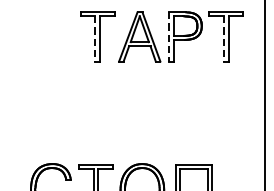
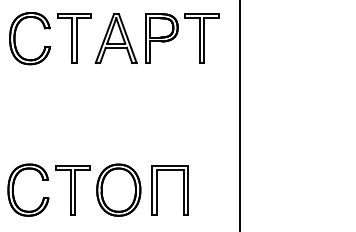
part: (38, 36) -> (15, 38), added
line: (169, 37) -> (145, 39), dashed -> solid
line: (95, 39) -> (72, 41), dashed -> solid
line: (223, 39) -> (199, 41), dashed -> solid

